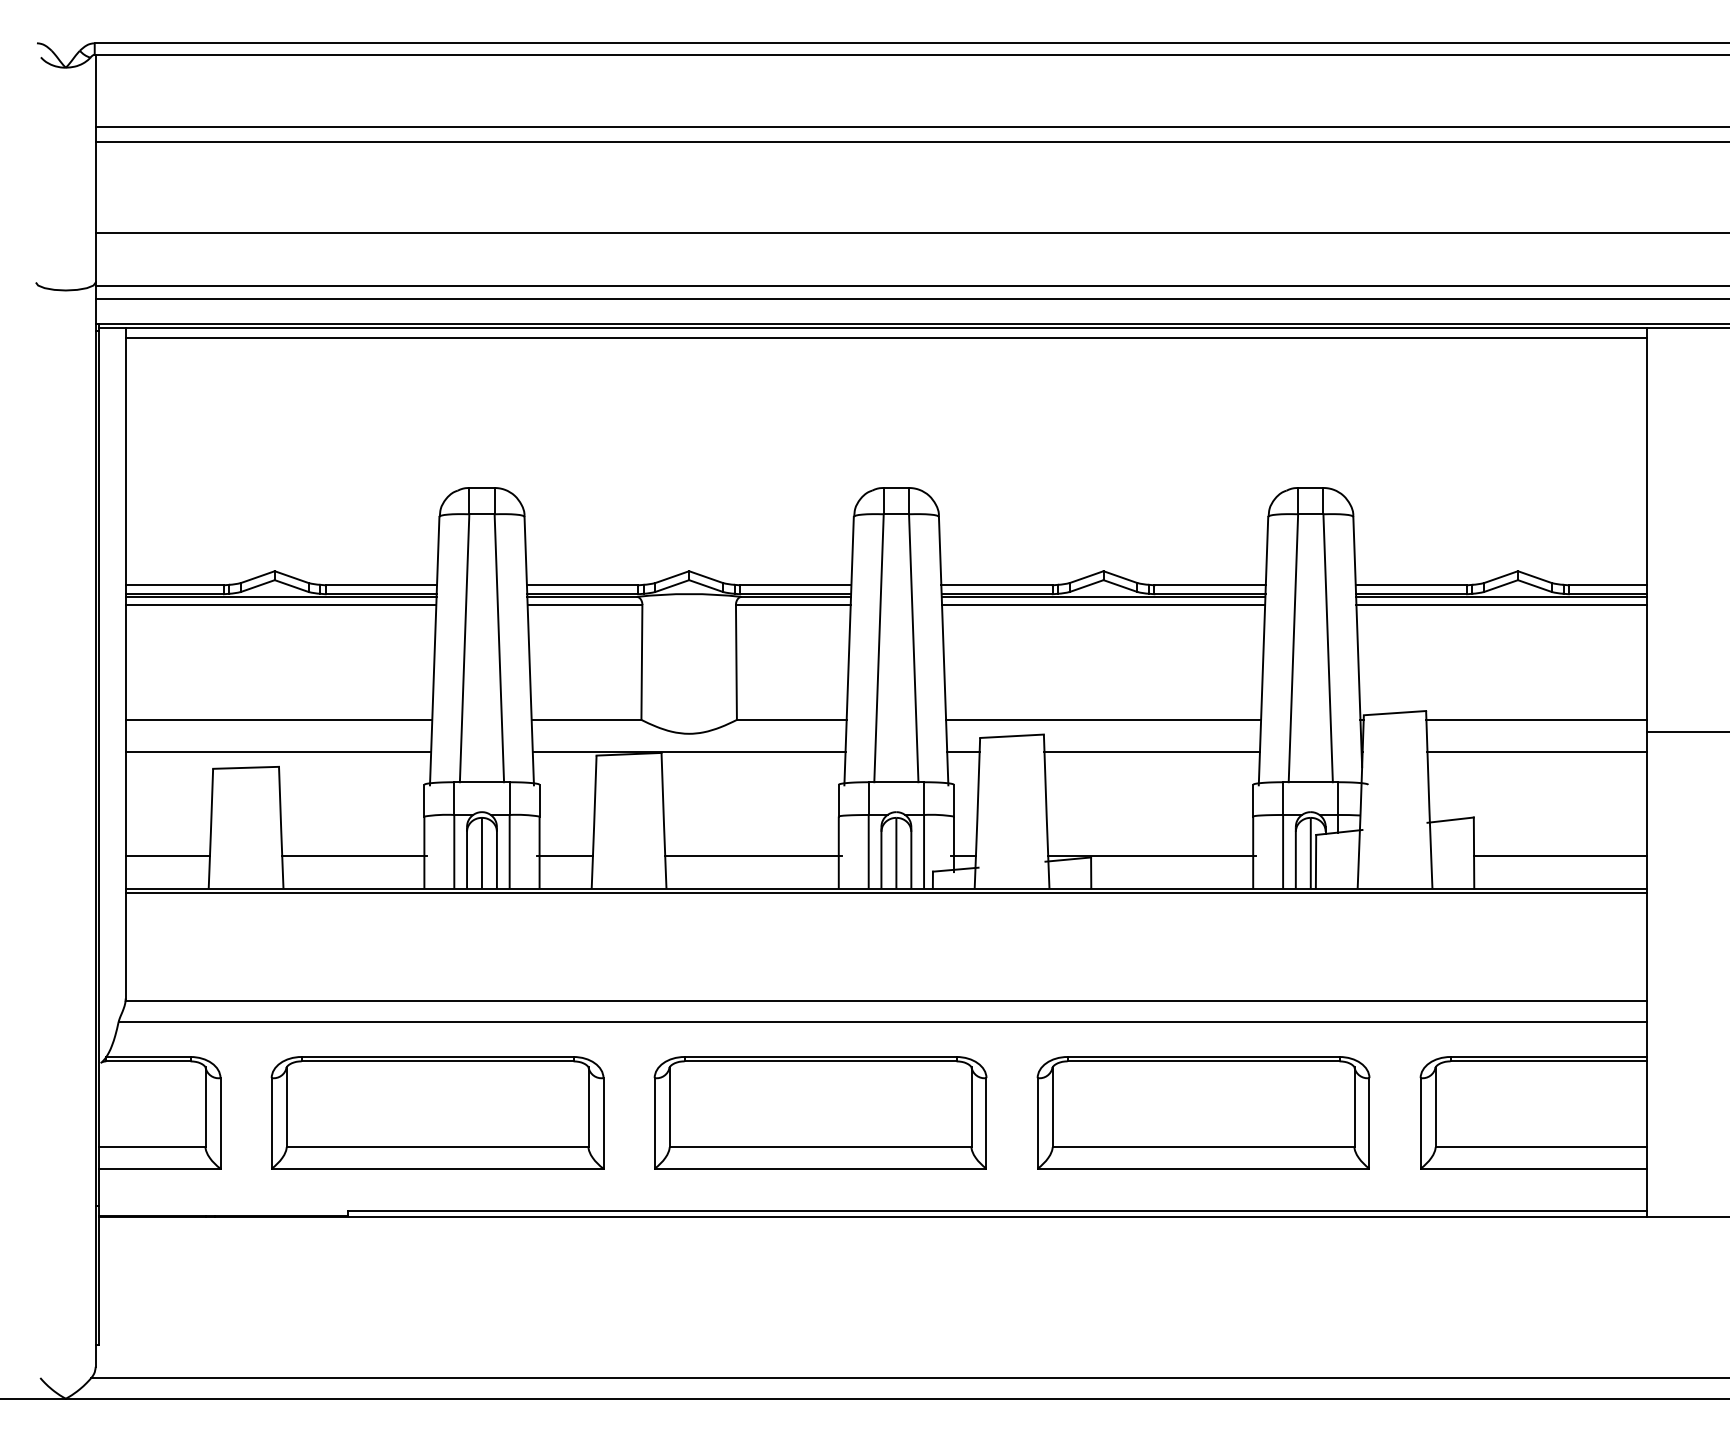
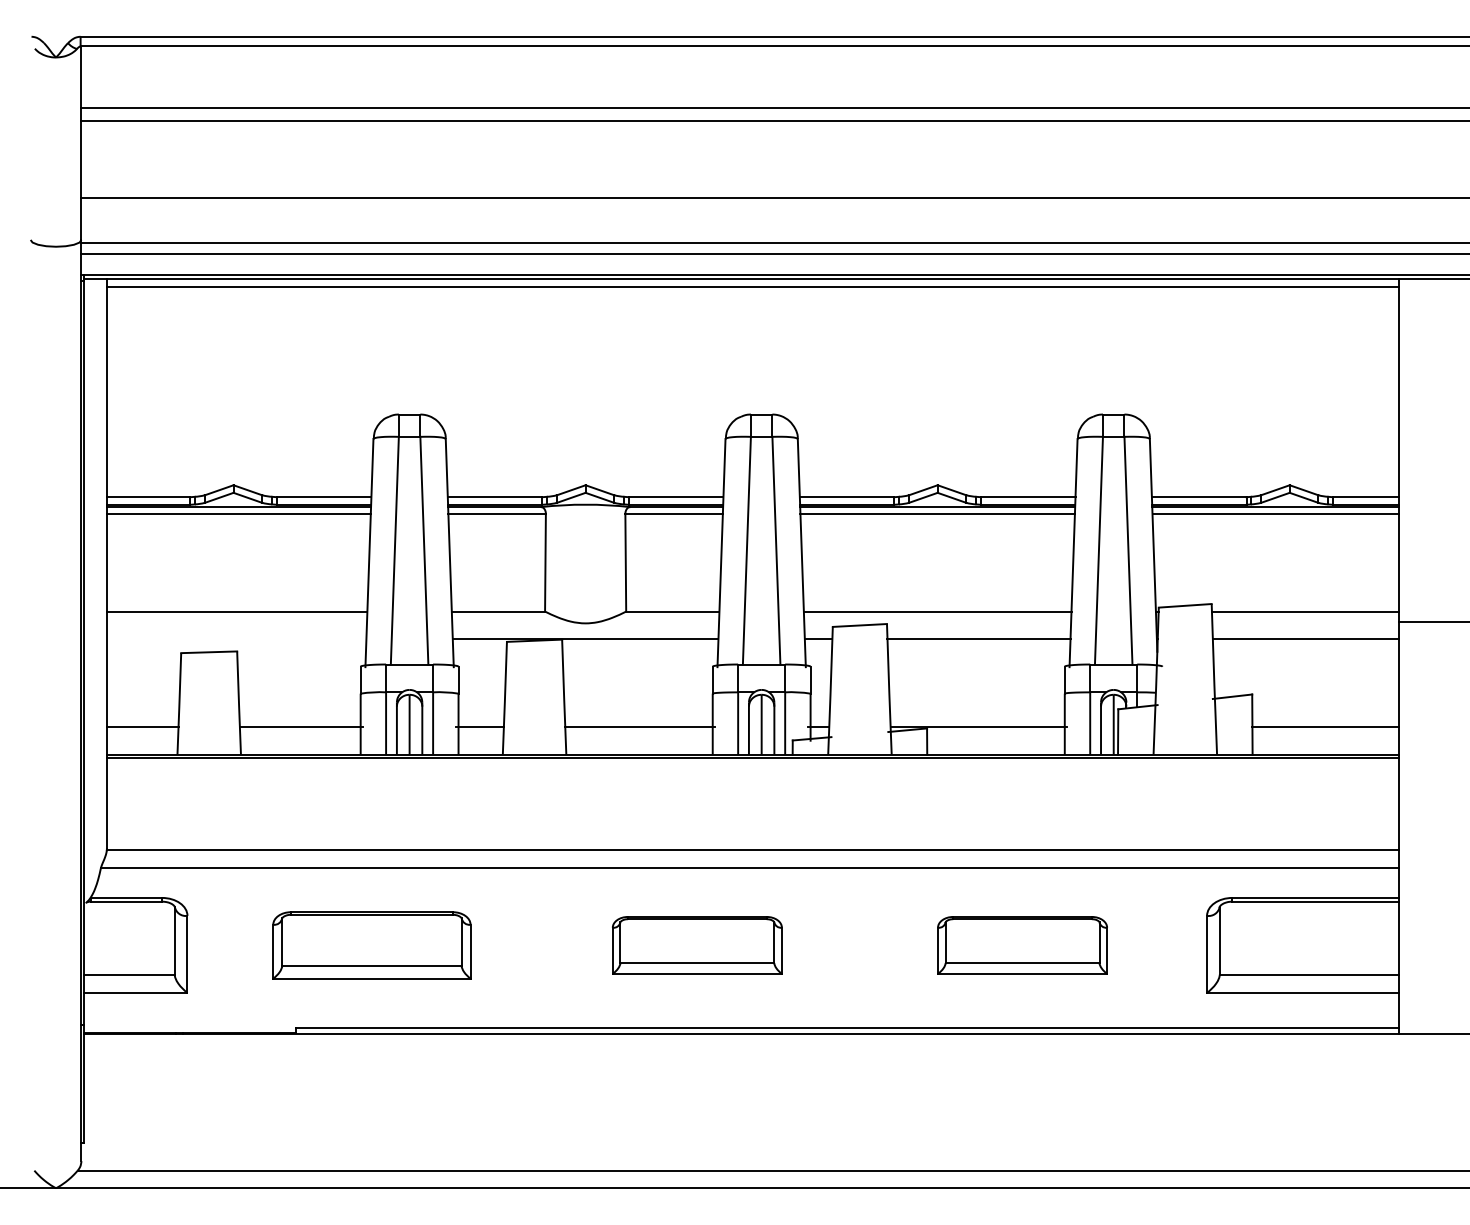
line: (278, 751) -> (236, 638), removed
part: (437, 1112) -> (371, 945), size x0.7
part: (820, 1112) -> (697, 945), size x0.6
part: (1203, 1112) -> (1022, 945), size x0.6

